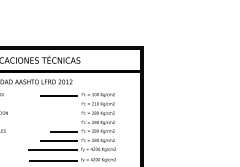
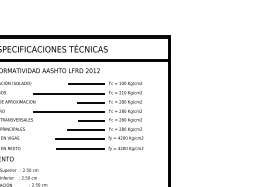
line: (41, 104) -> (68, 93), added
line: (63, 113) -> (90, 102), added
line: (41, 123) -> (68, 112), added

